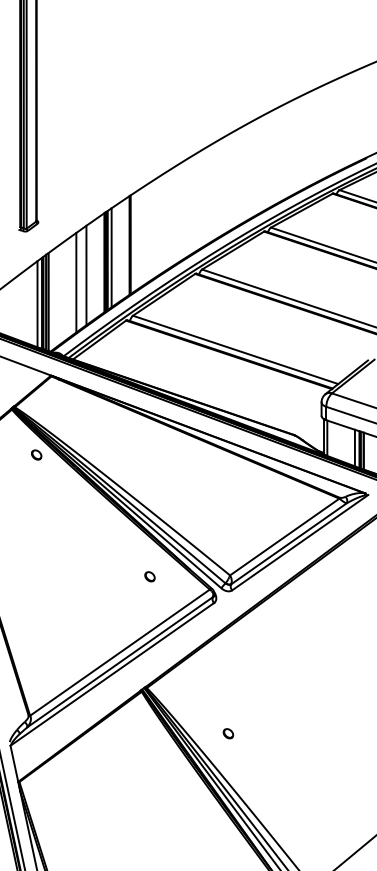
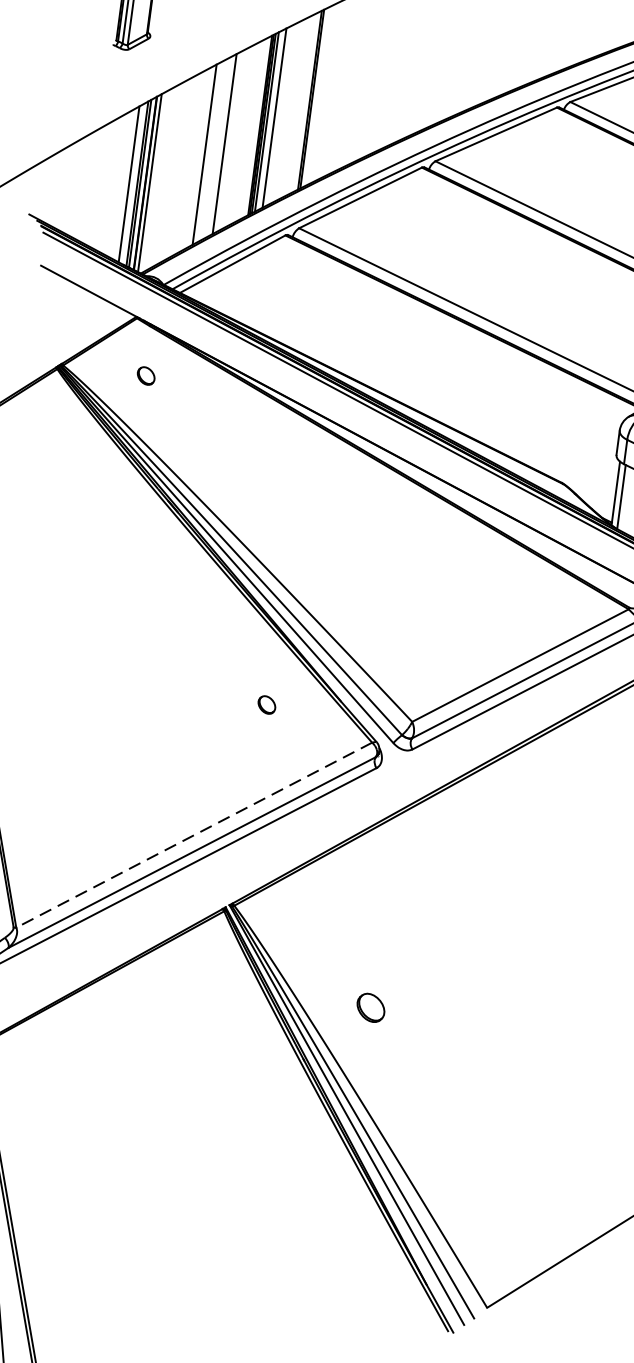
part: (36, 454) -> (146, 375), moved
line: (119, 652) -> (193, 834), solid -> dashed
part: (228, 733) -> (371, 1007), size x1.6

